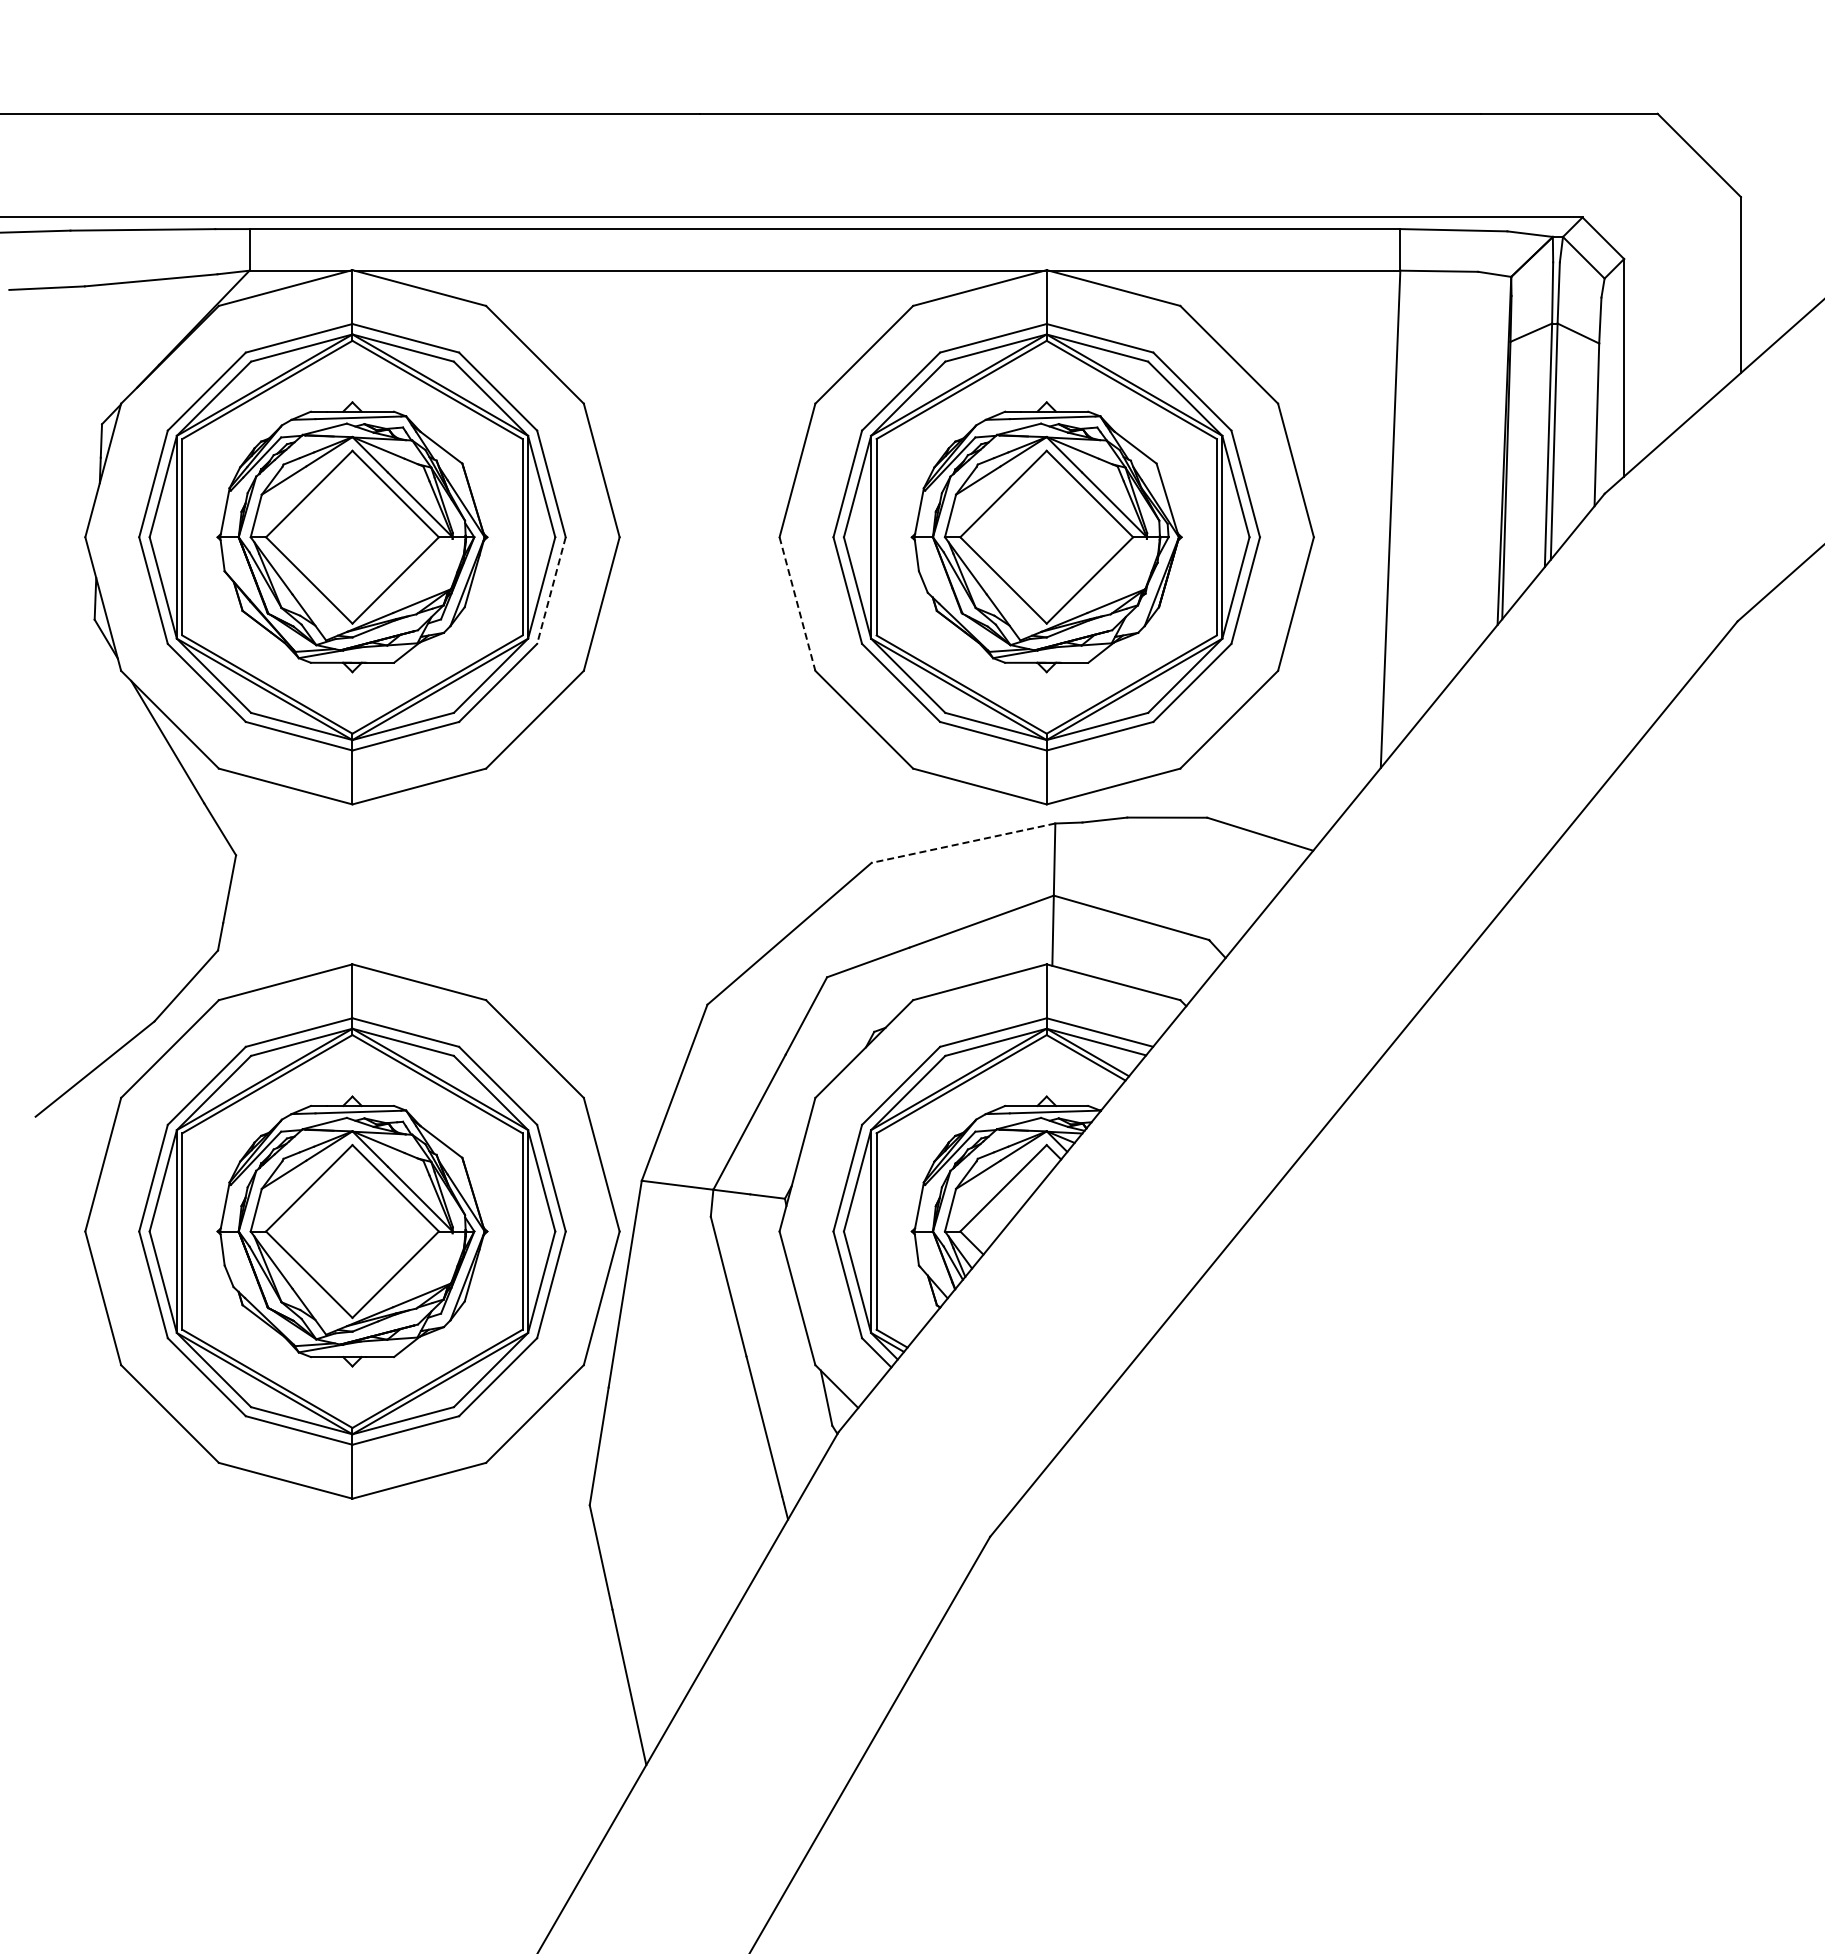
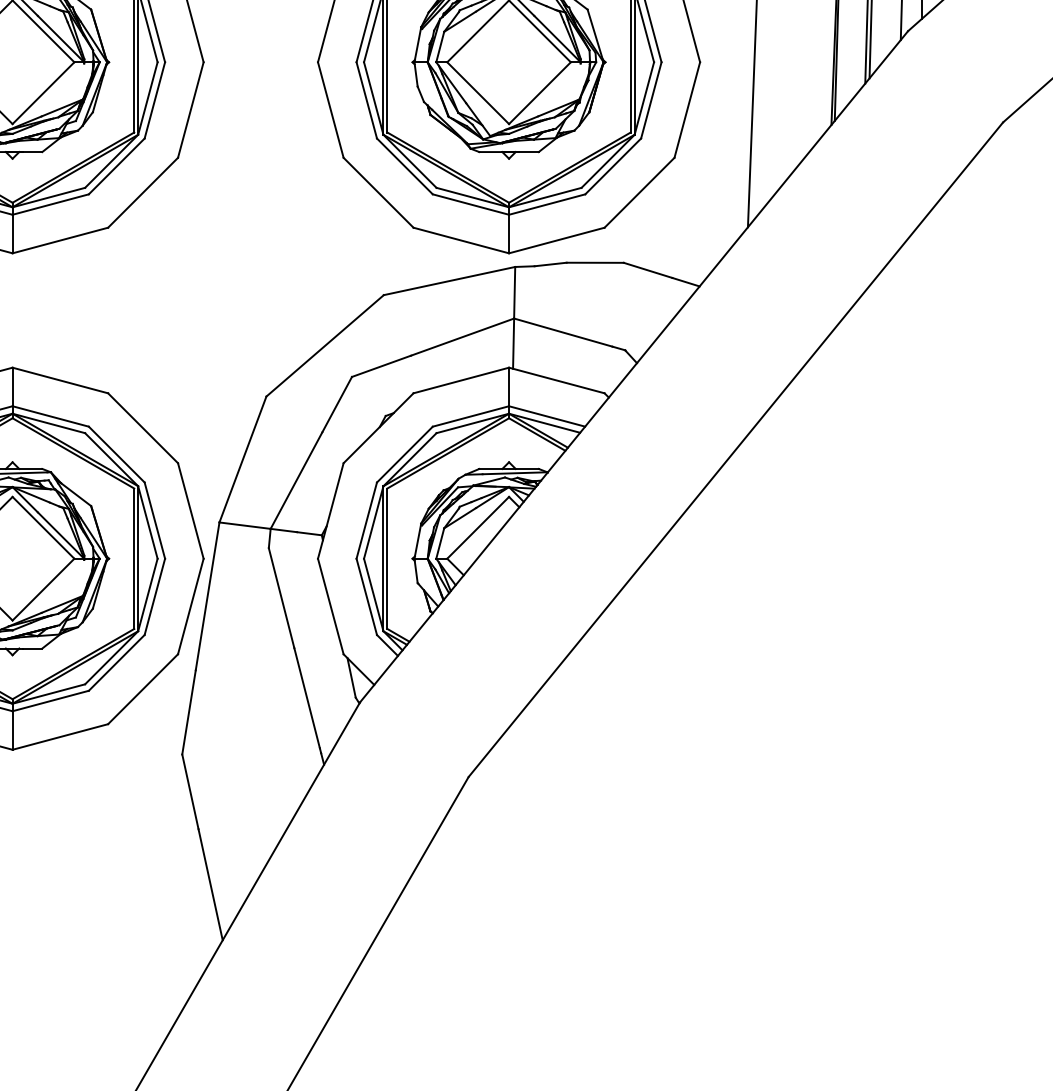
line: (551, 591) -> (154, 101), dashed -> solid
line: (797, 604) -> (330, 110), dashed -> solid
line: (963, 843) -> (449, 281), dashed -> solid

